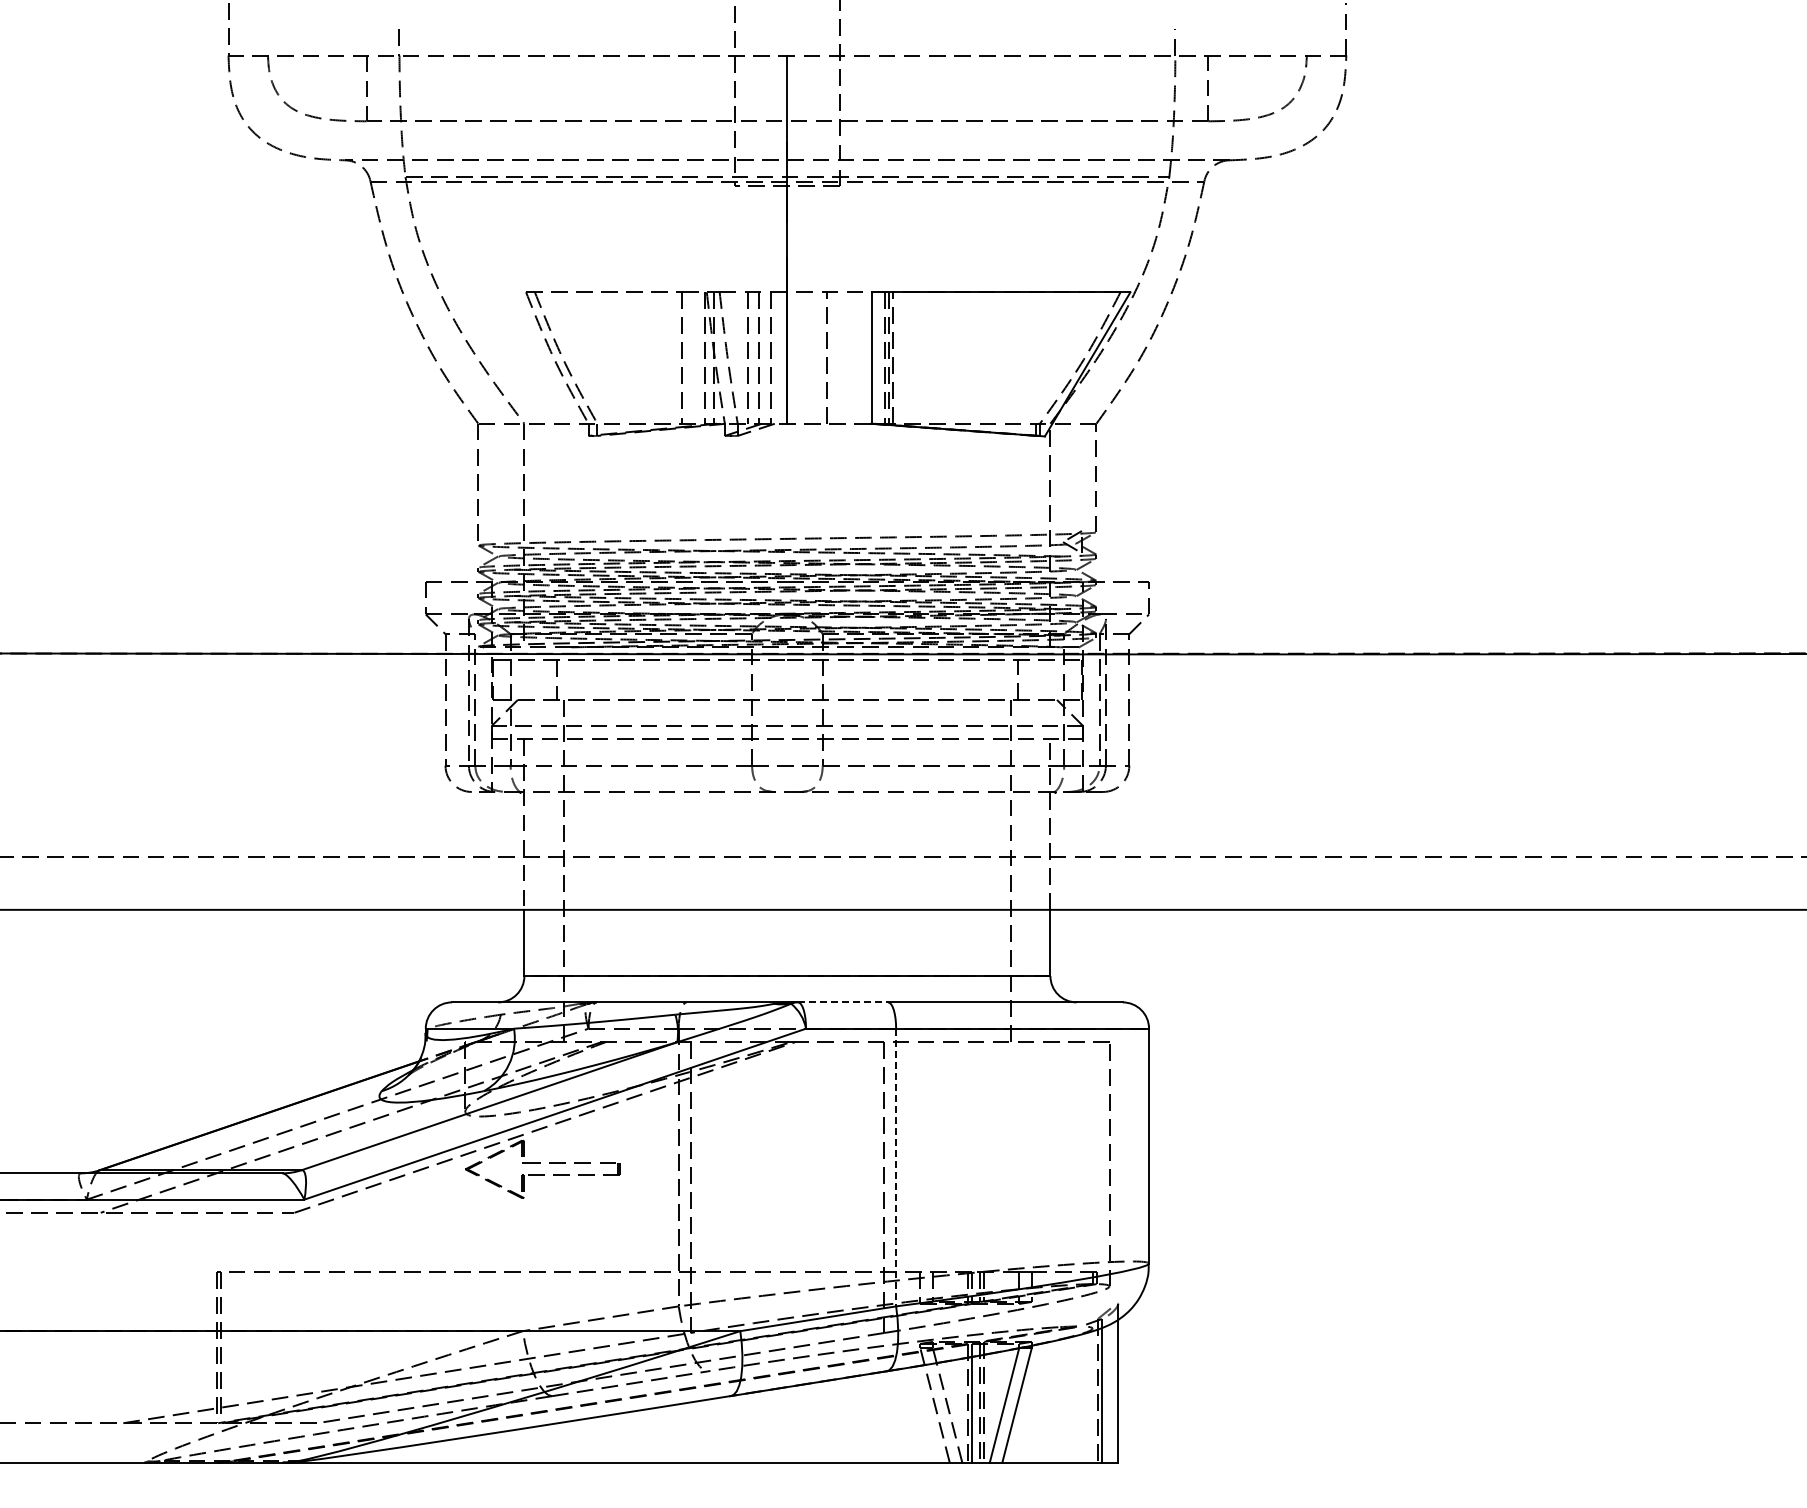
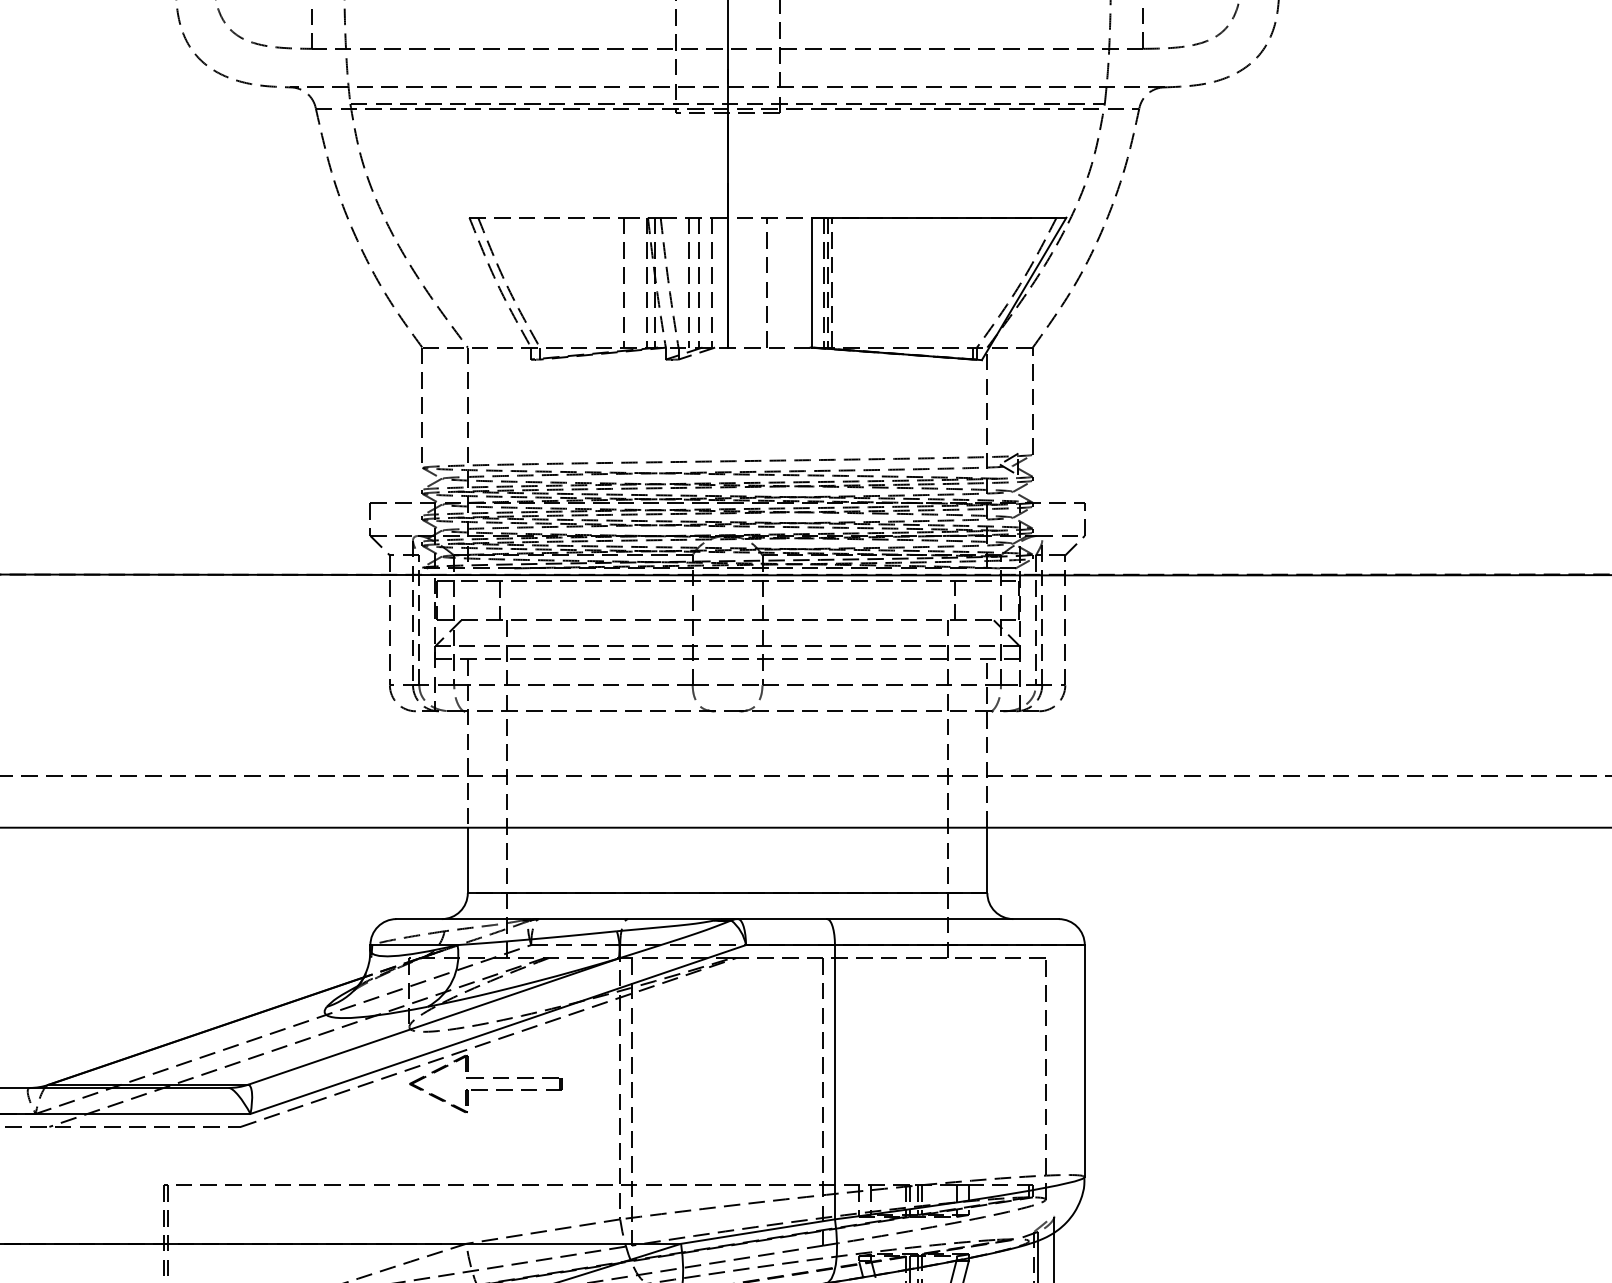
line: (843, 1002) -> (782, 919), dashed -> solid
line: (896, 1167) -> (835, 1082), dashed -> solid

